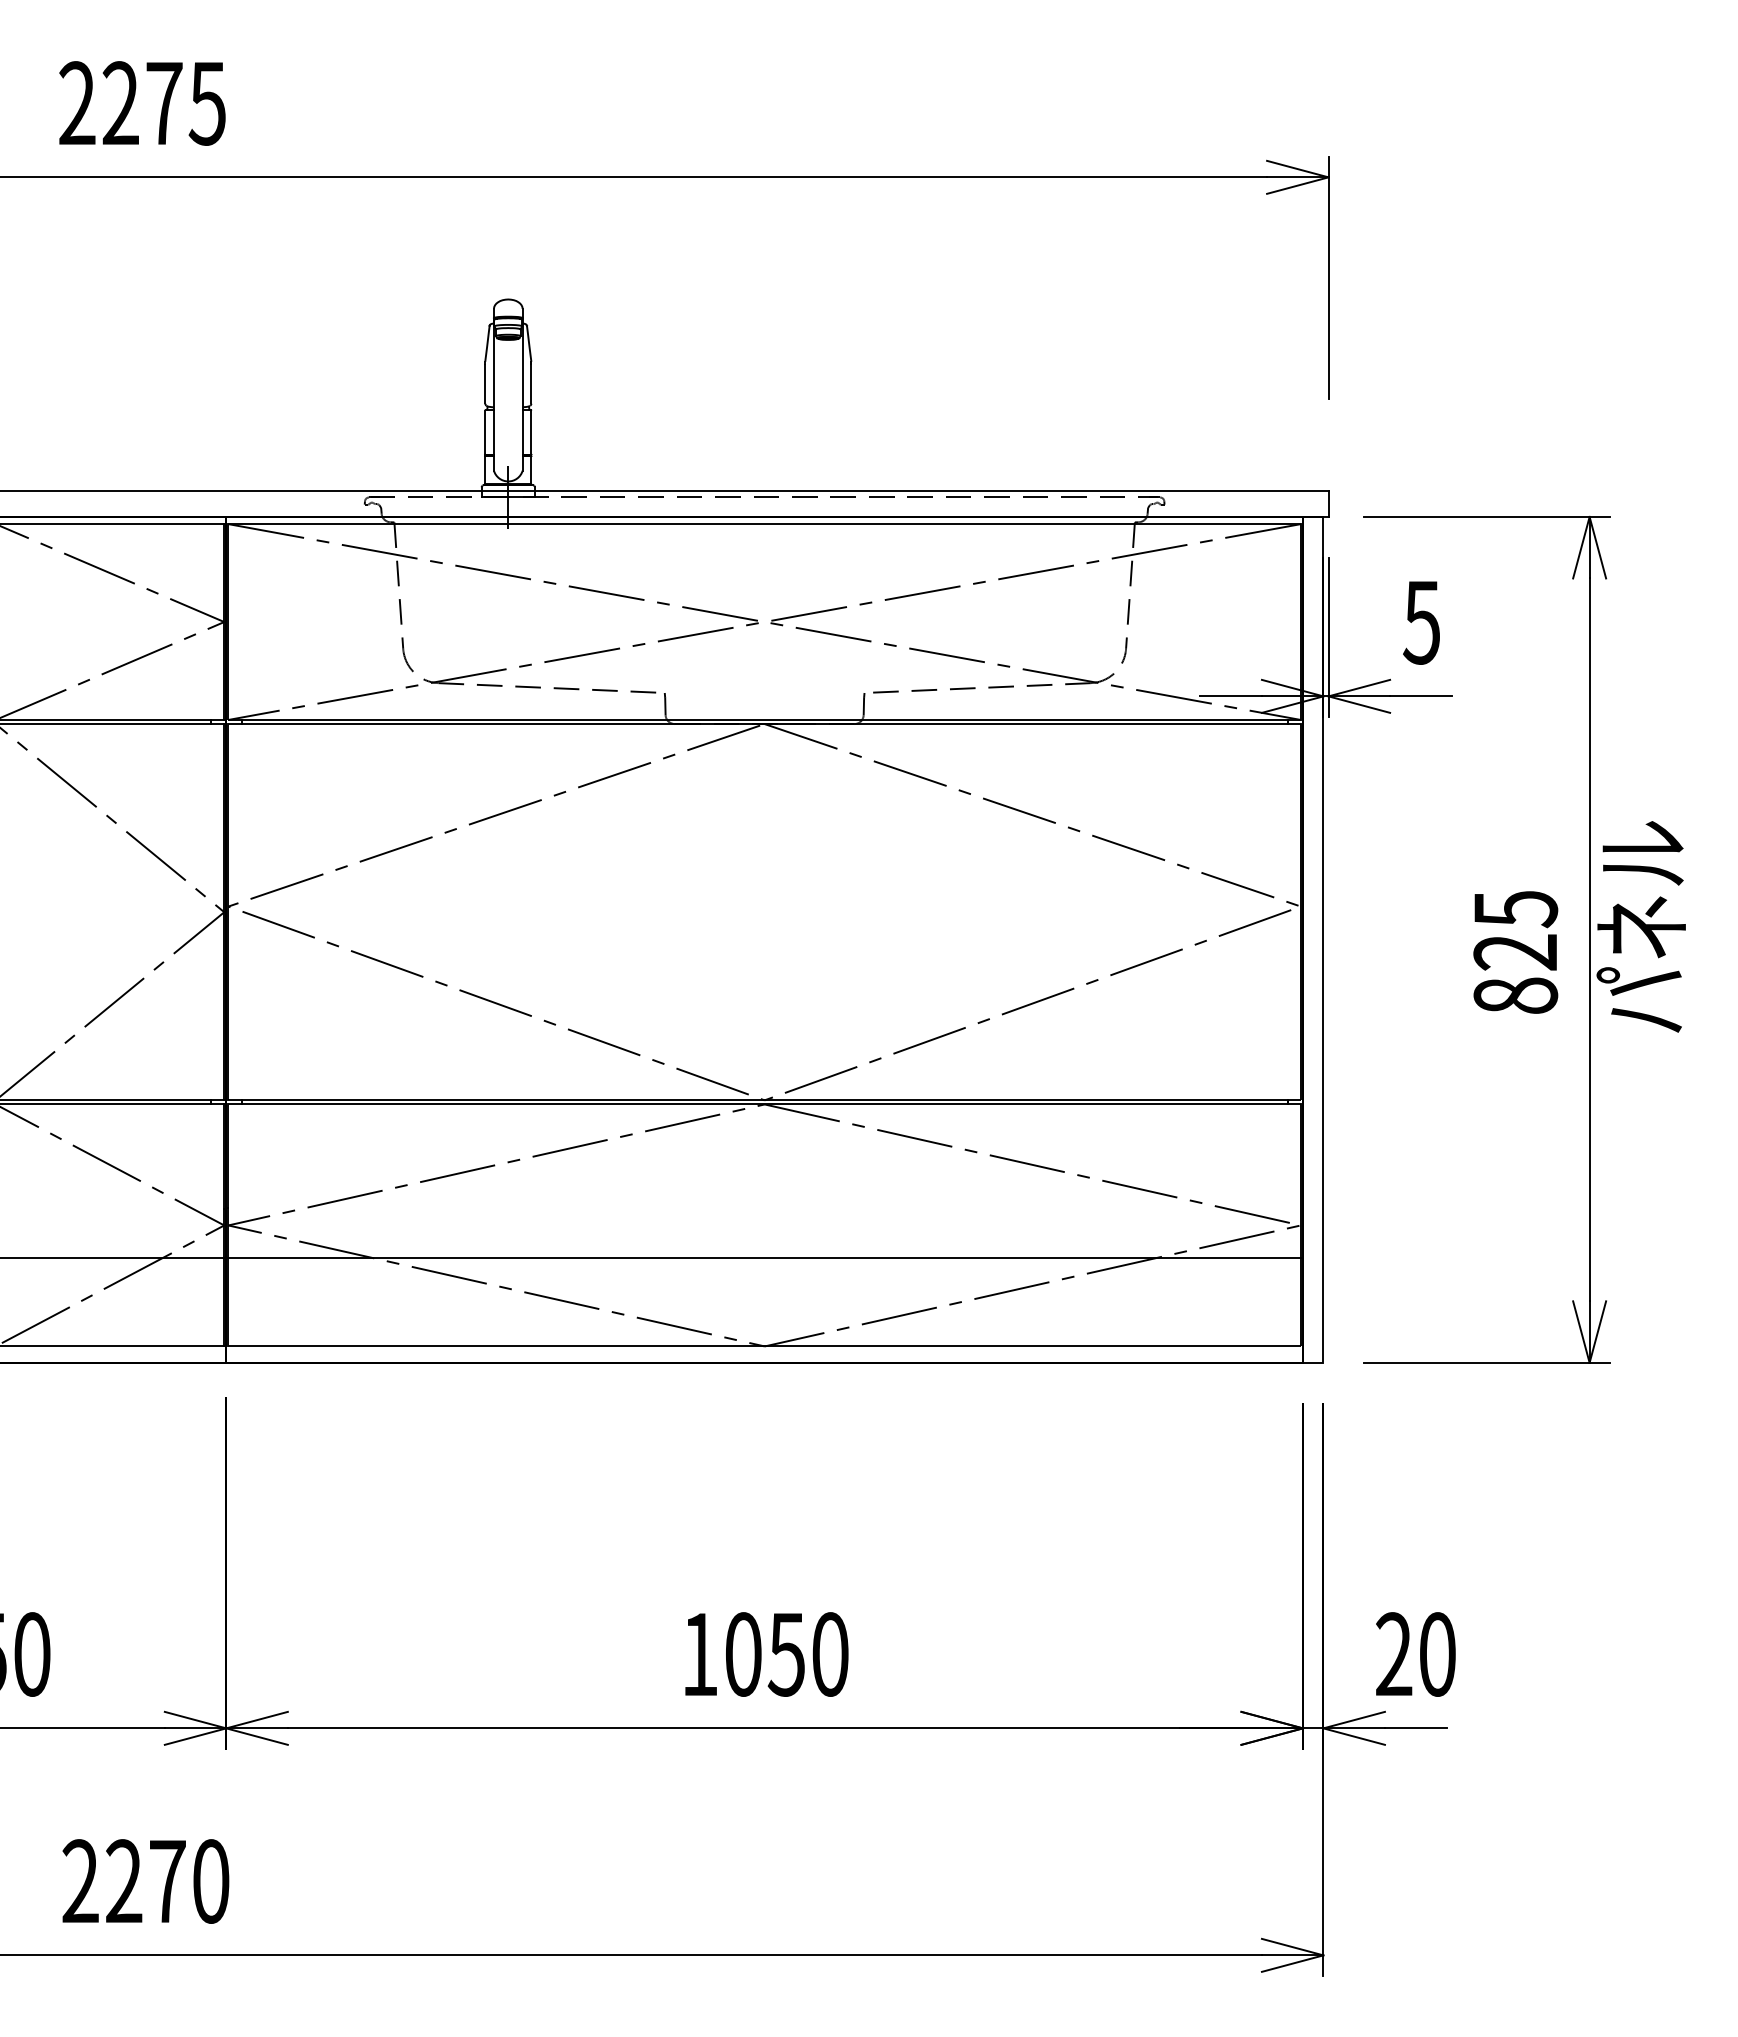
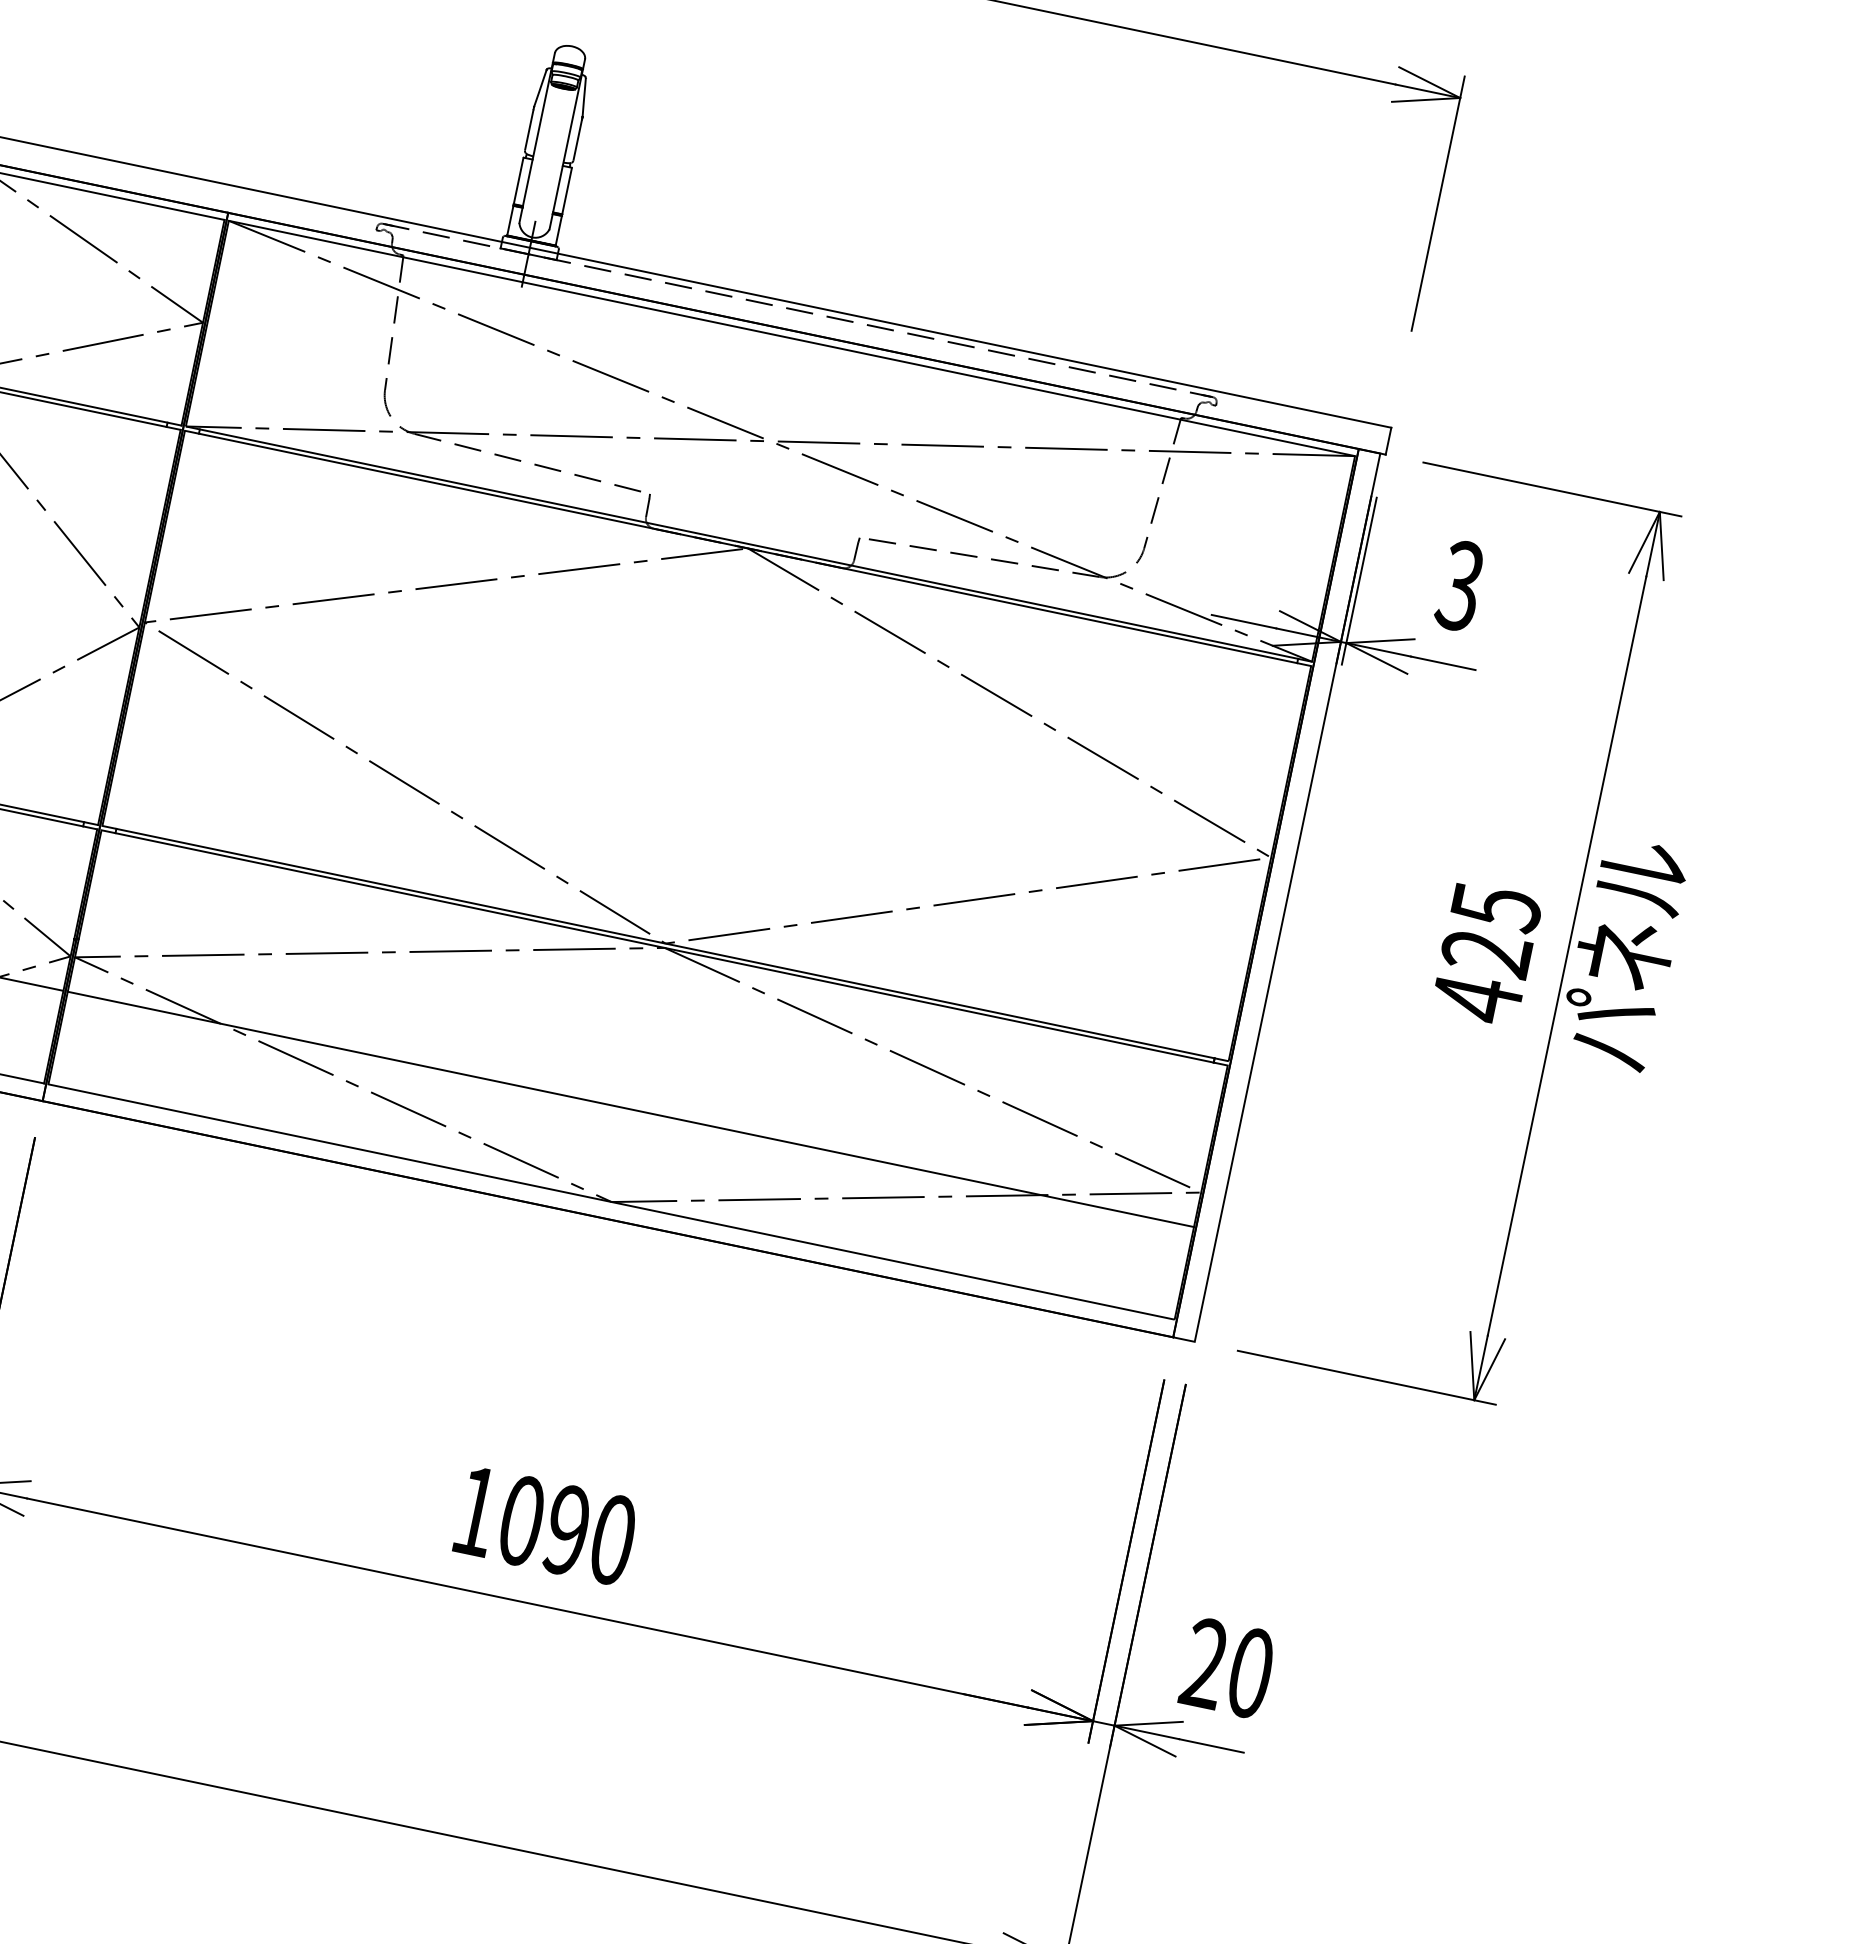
text: (1421, 622) -> (1460, 585), 5 -> 3
text: (1515, 995) -> (1477, 998), 825 -> 425
text: (785, 1654) -> (565, 1530), 1050 -> 1090

